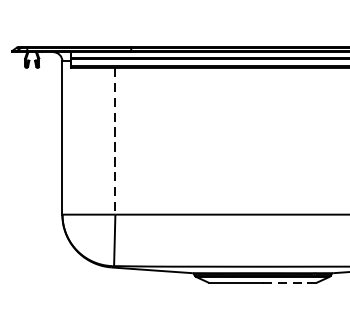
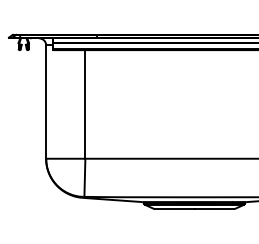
line: (115, 141) -> (85, 104), dashed -> solid
line: (289, 283) -> (214, 209), dashed -> solid

